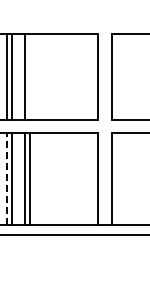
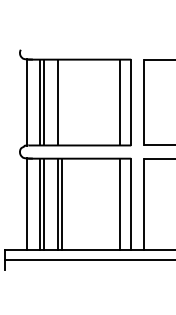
line: (87, 77) -> (120, 102), added
line: (6, 179) -> (39, 204), dashed -> solid
line: (87, 179) -> (120, 204), added

